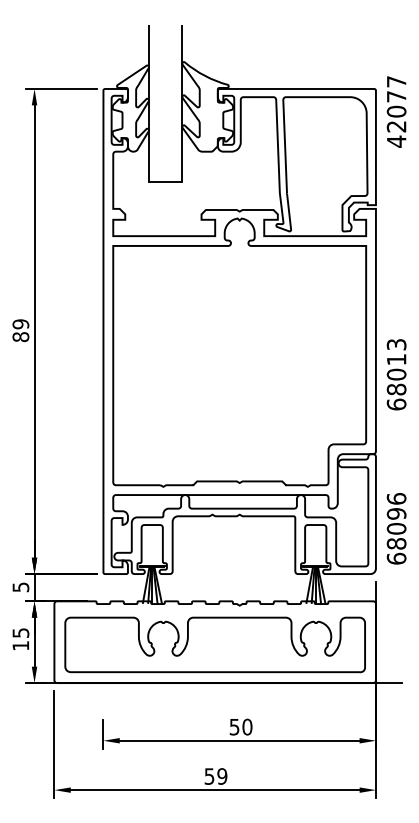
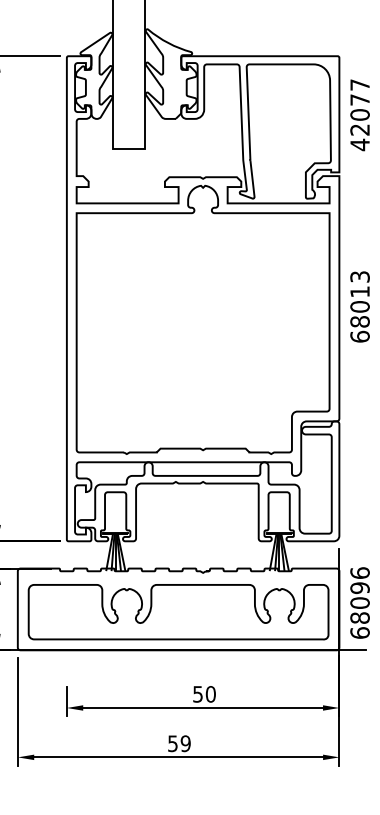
text: (396, 111) -> (359, 114), moved
text: (396, 374) -> (359, 306), moved
text: (396, 528) -> (359, 602), moved

